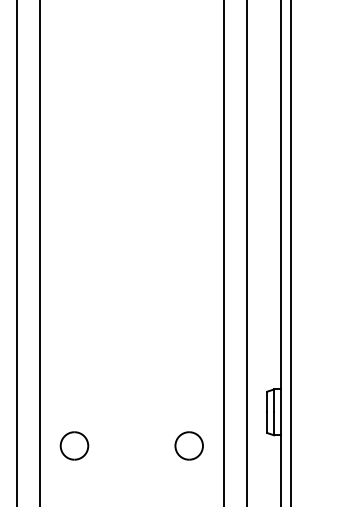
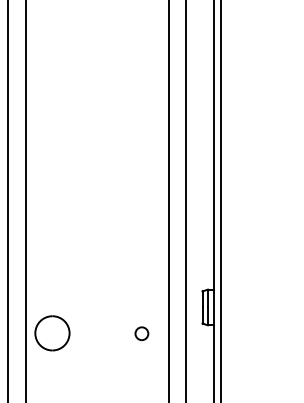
part: (74, 445) -> (52, 333), size x1.6
part: (188, 445) -> (141, 333), size x0.6

